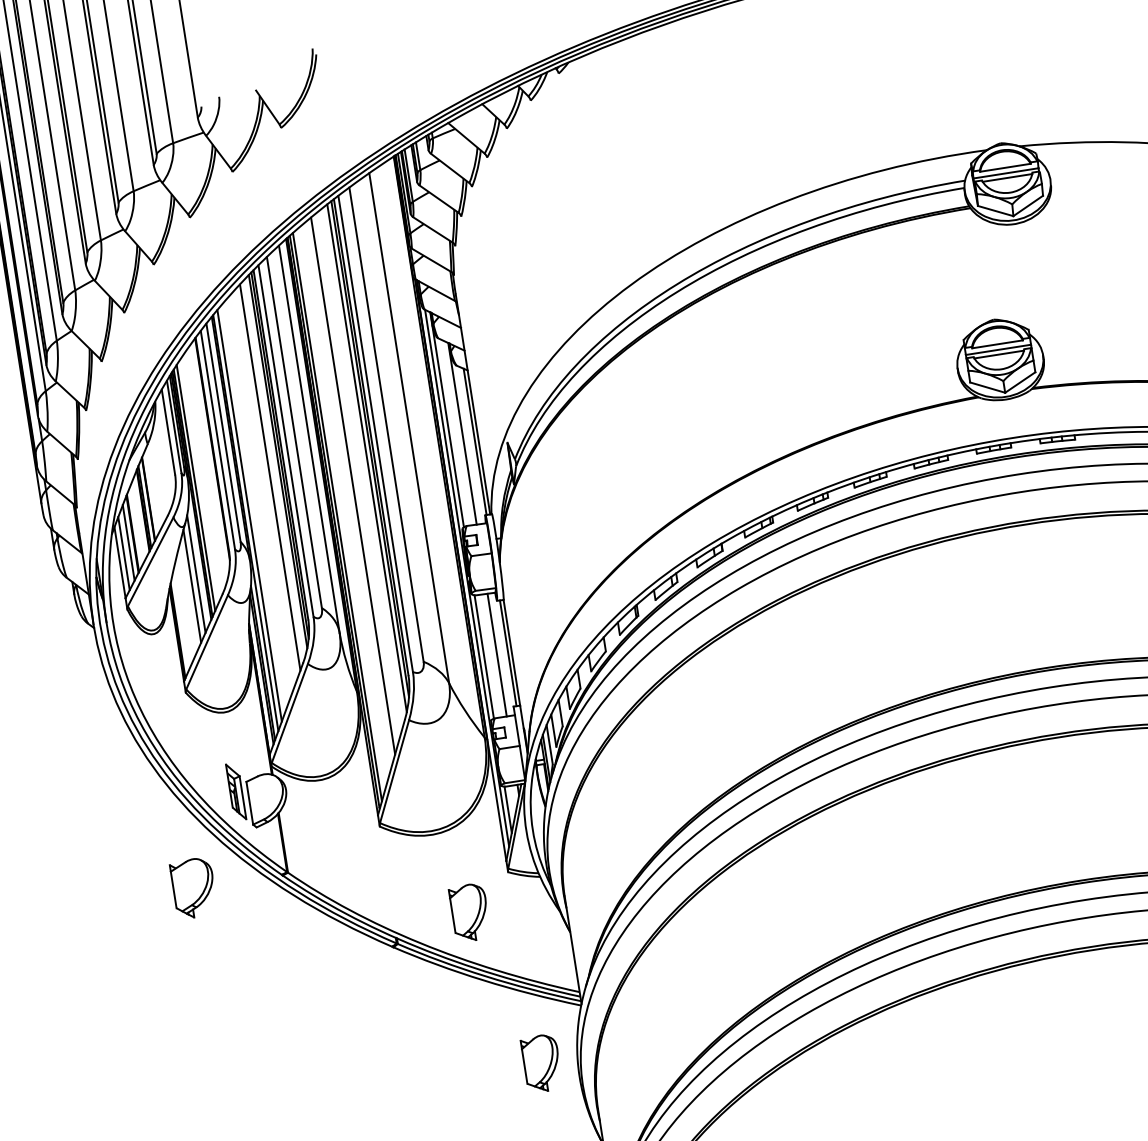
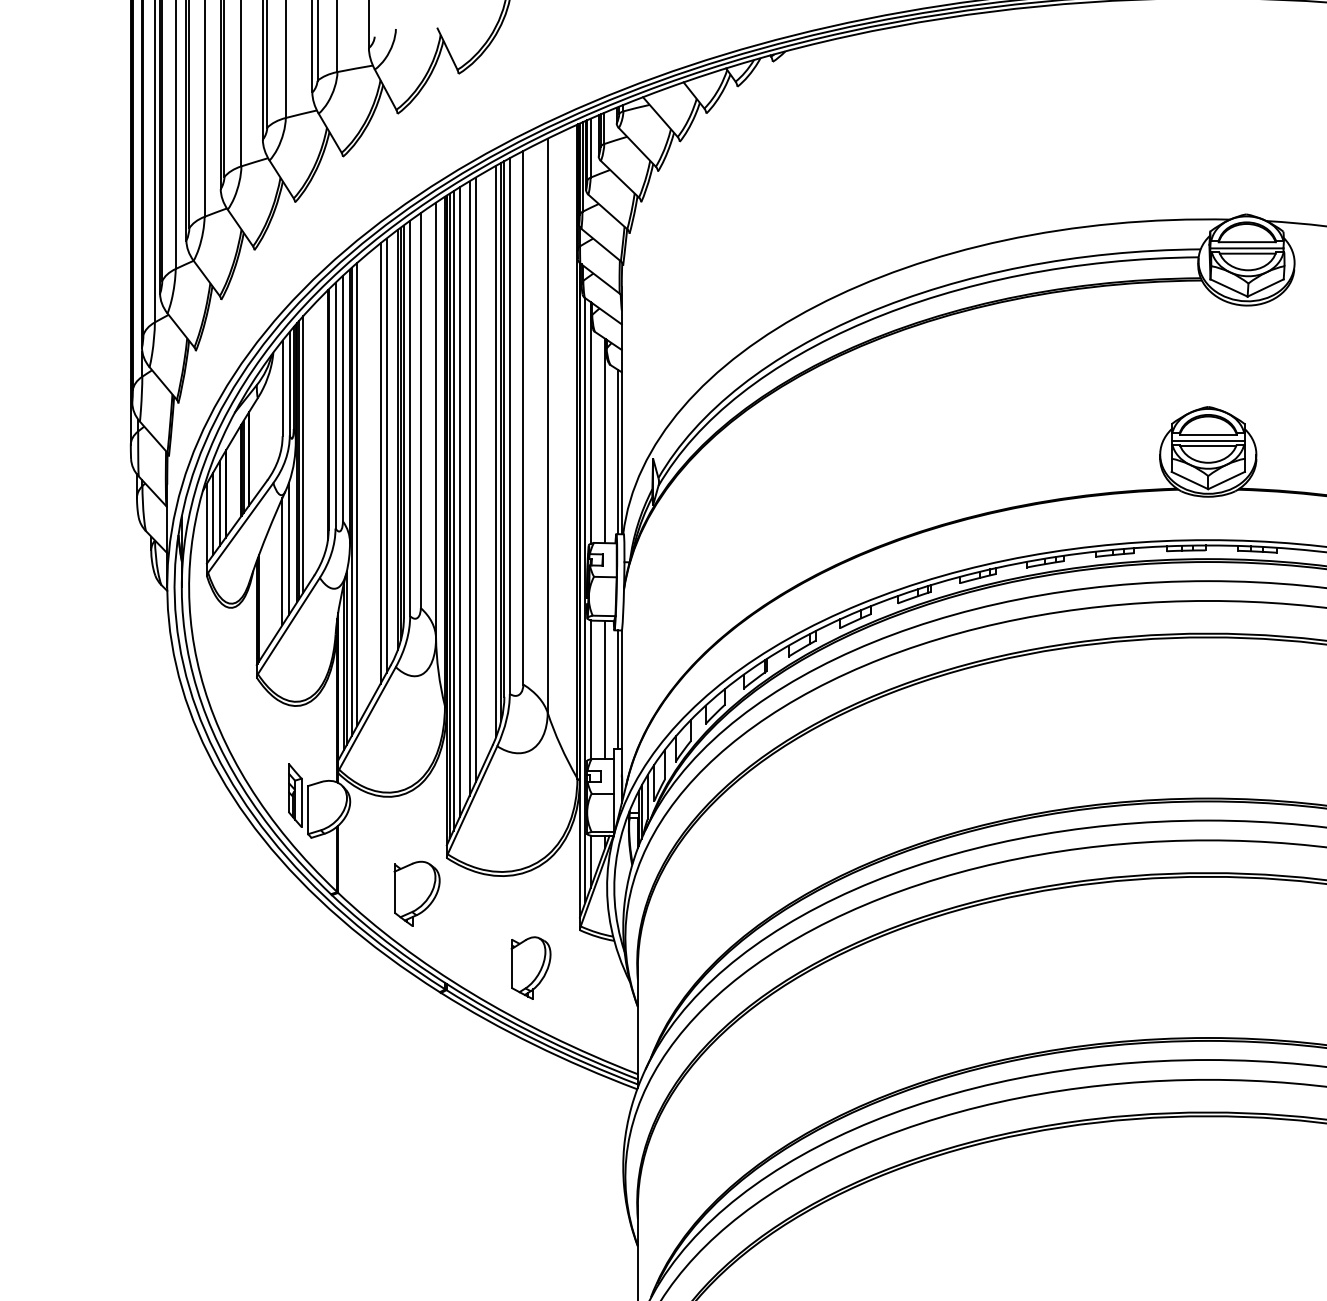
line: (265, 485) -> (380, 463), added
line: (348, 494) -> (469, 488), added
line: (342, 507) -> (460, 501), added
part: (193, 888) -> (416, 893), moved
part: (541, 1063) -> (583, 1145), removed

